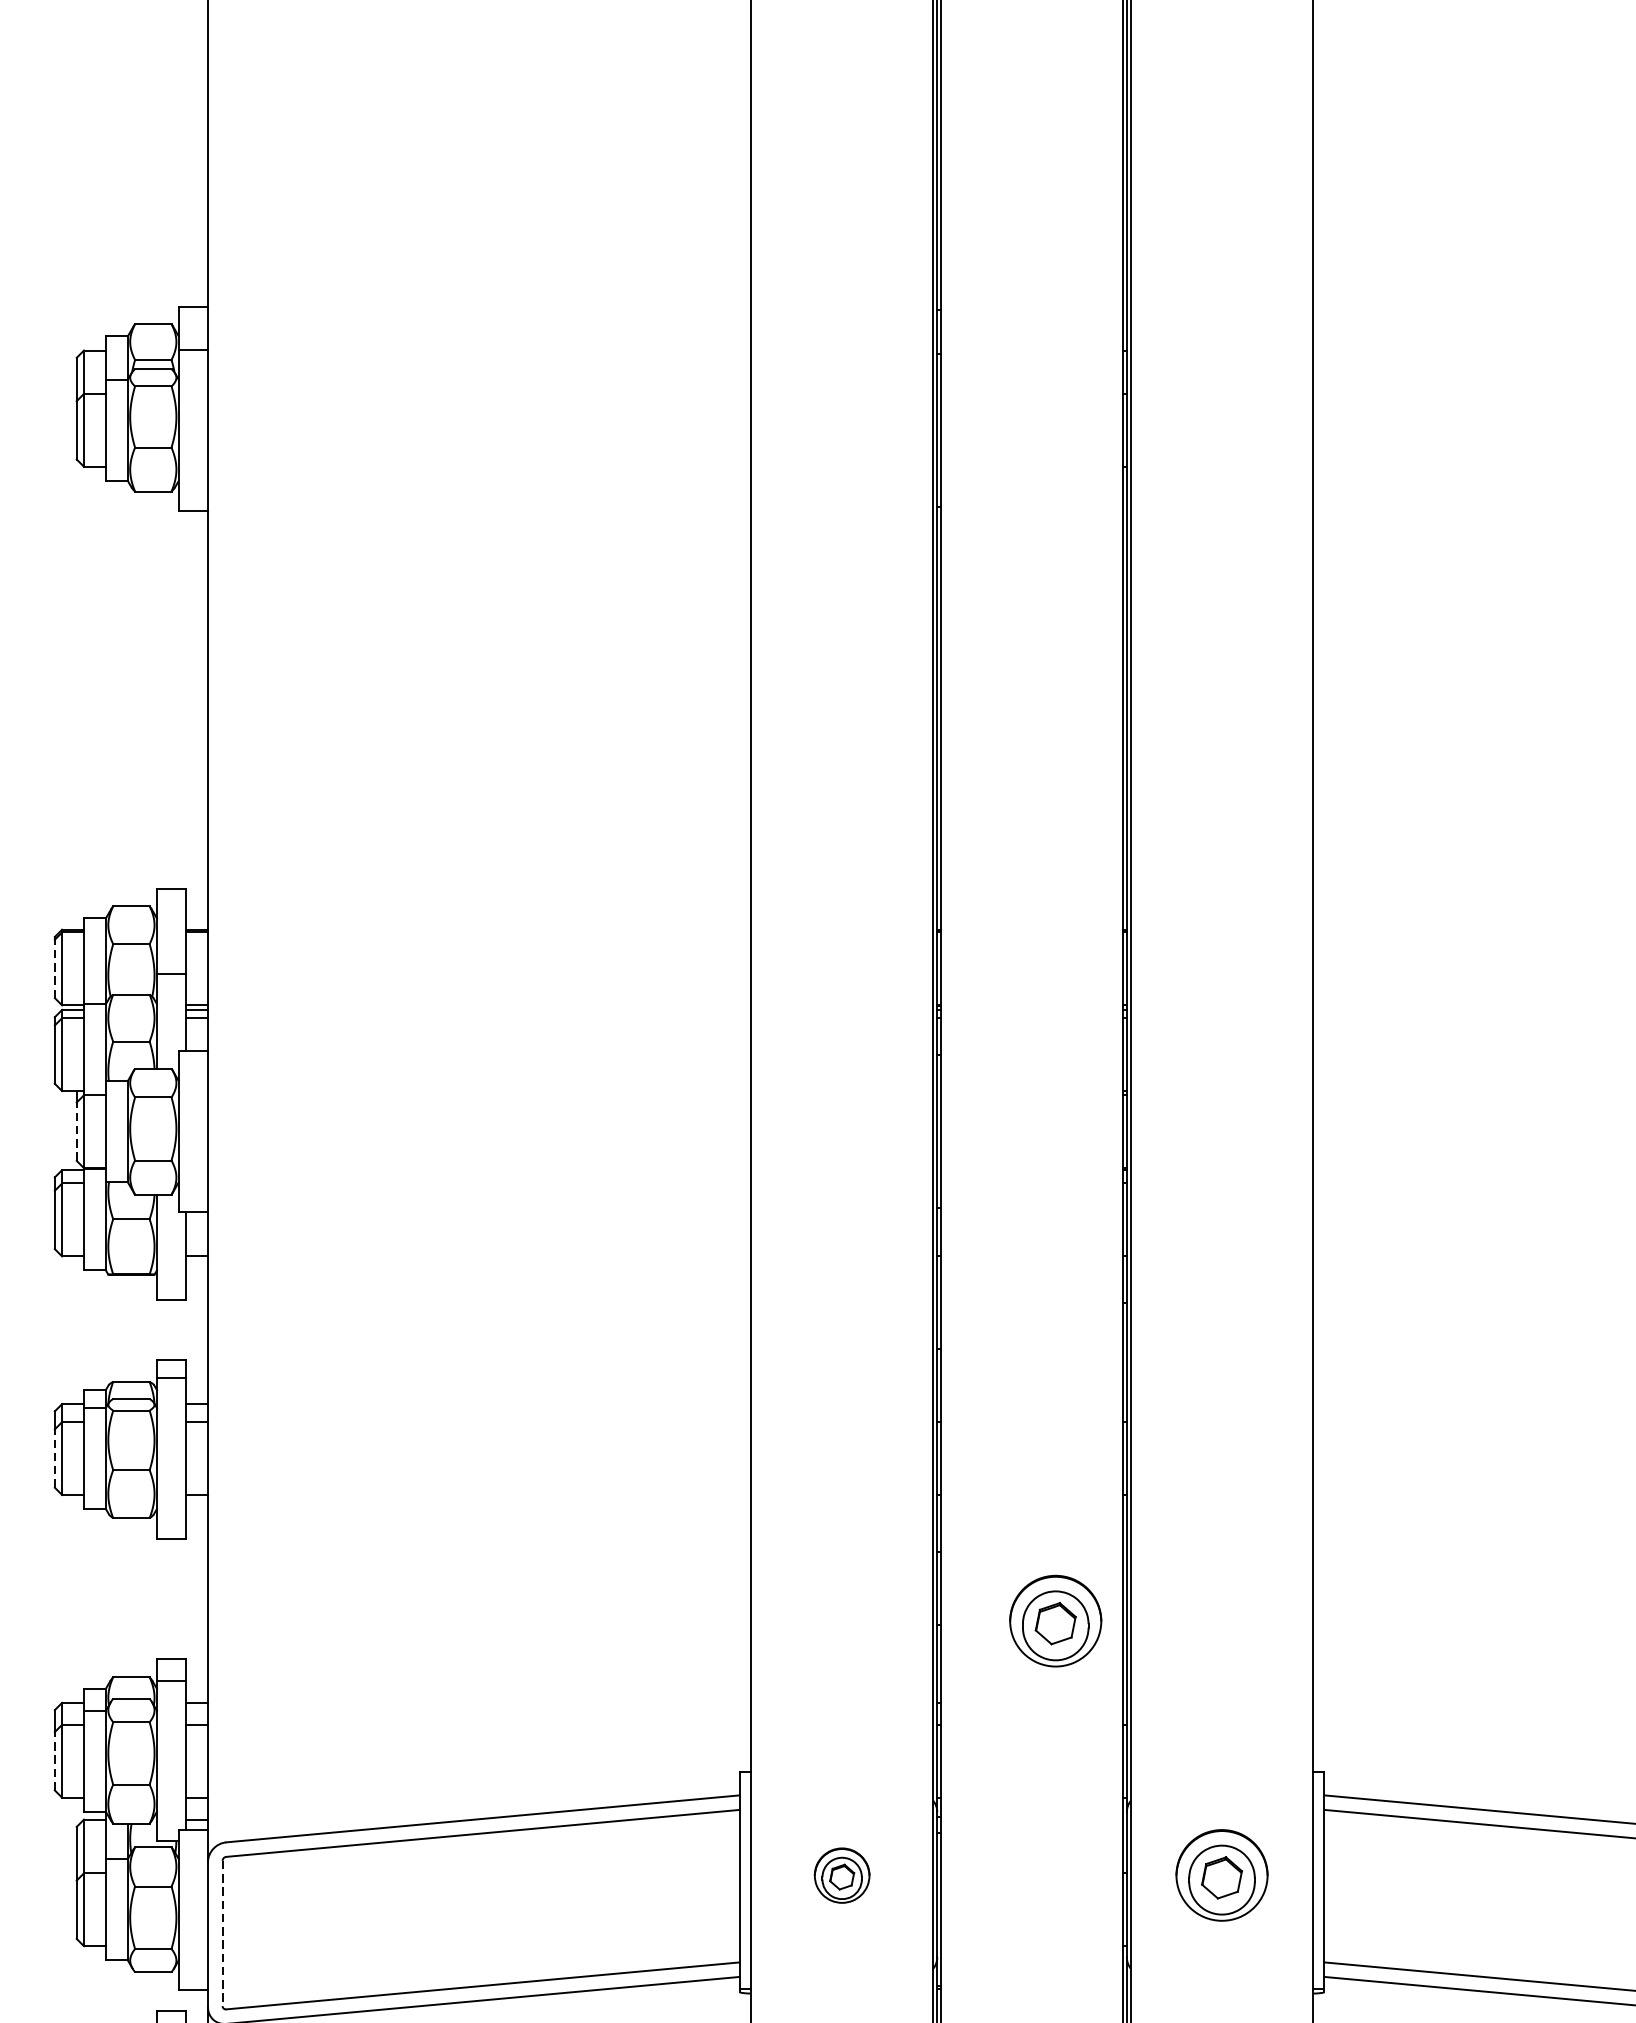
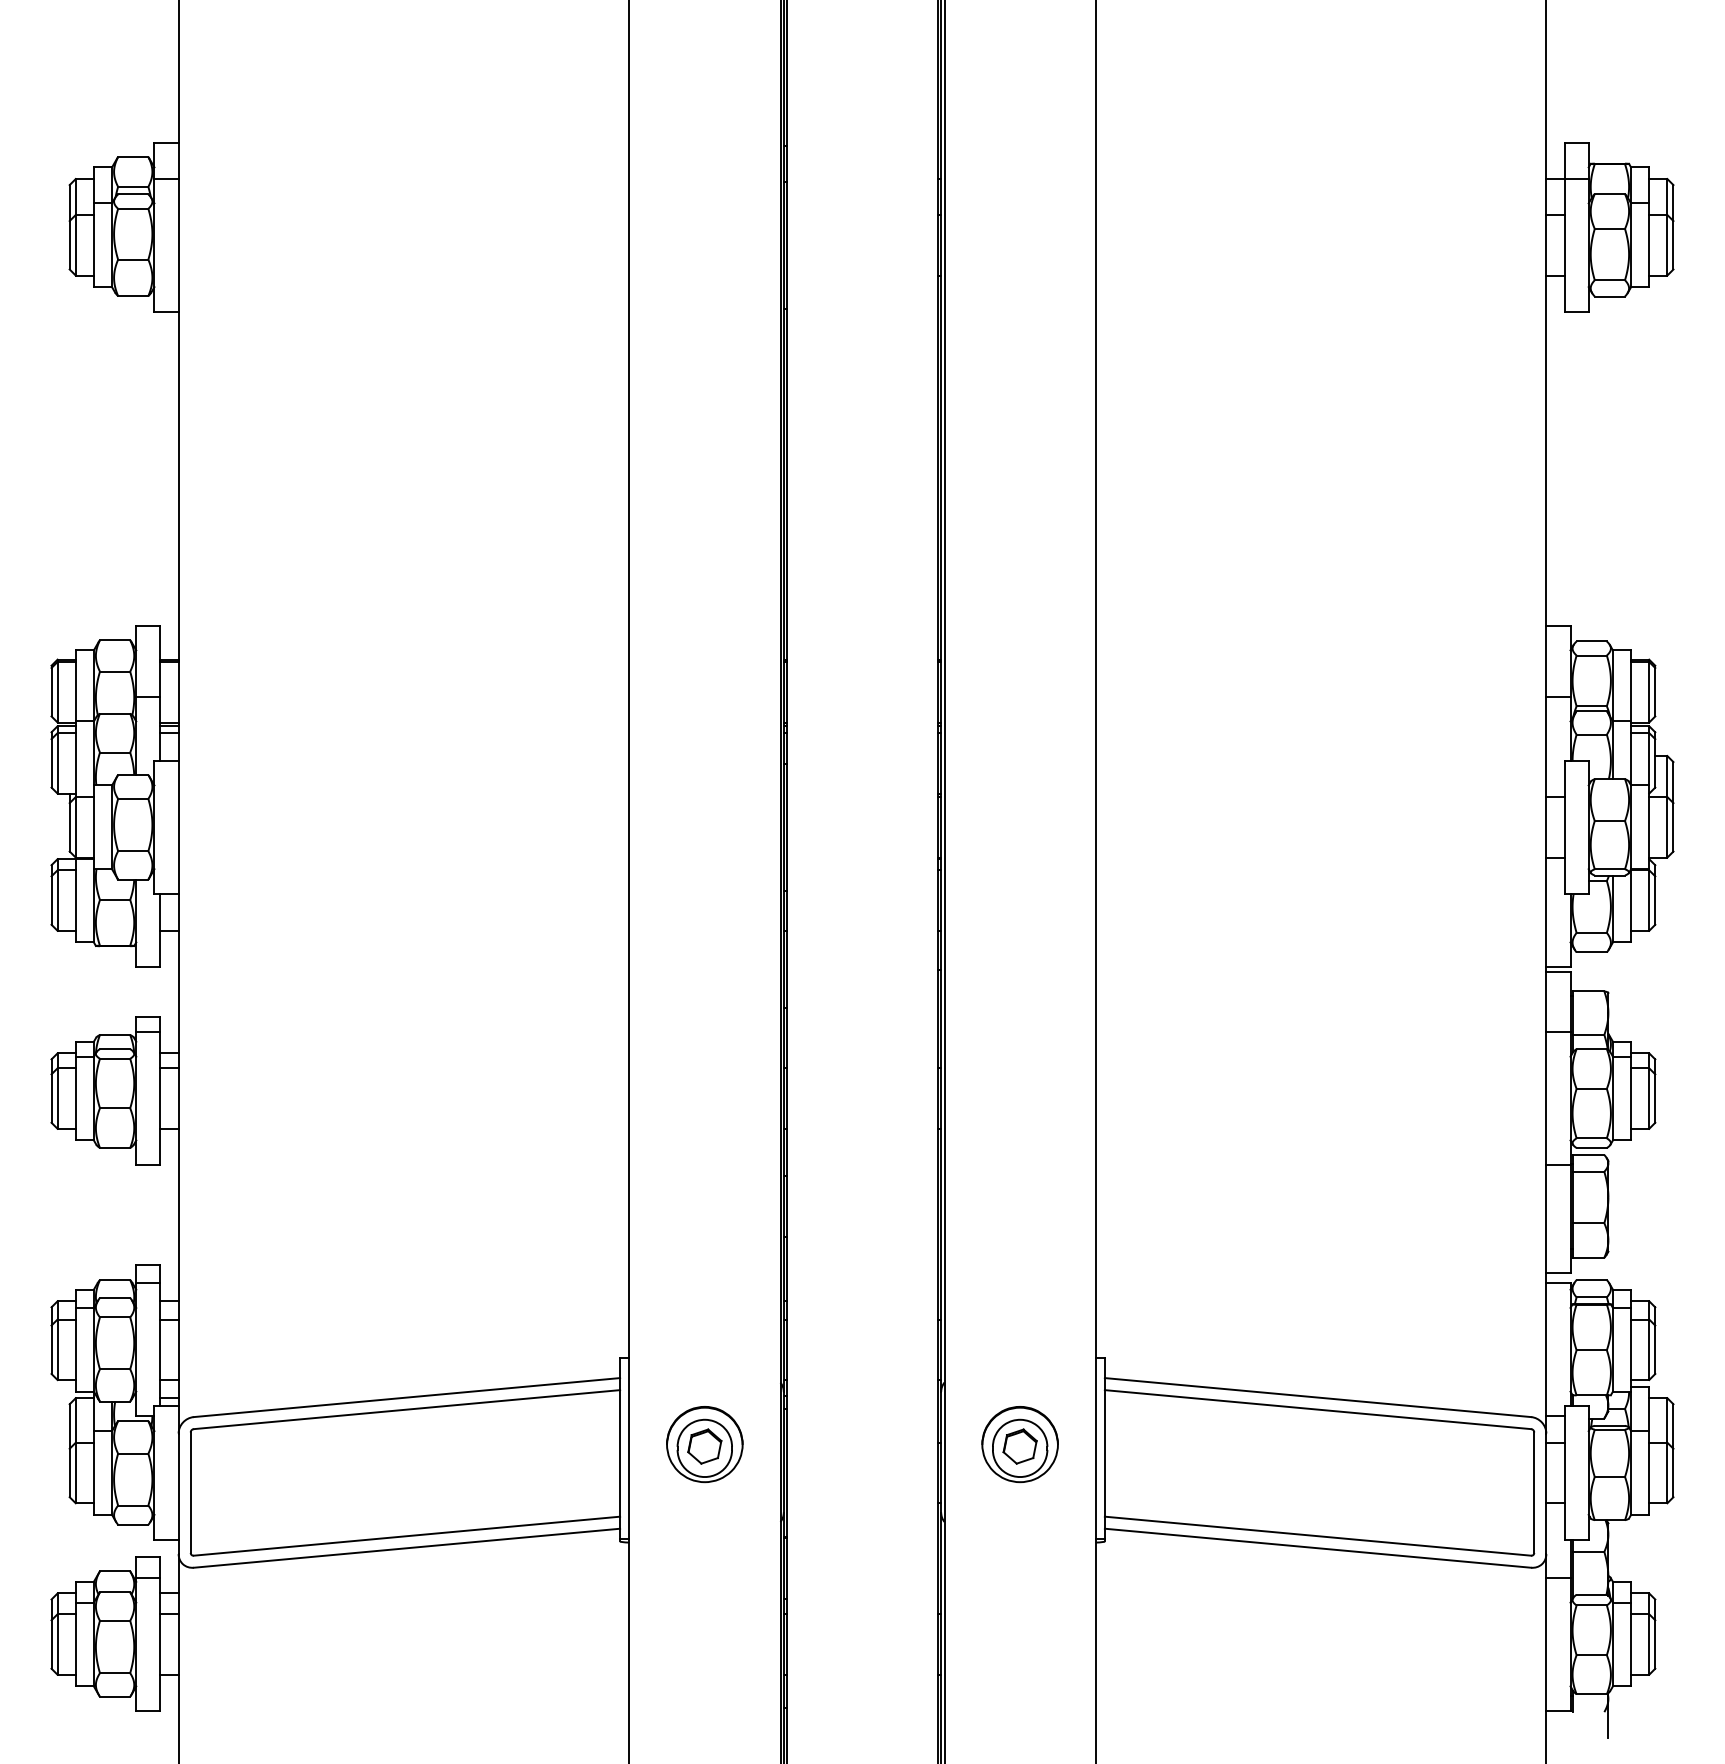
line: (54, 968) -> (51, 691), dashed -> solid
line: (76, 1130) -> (69, 826), dashed -> solid
line: (54, 1458) -> (51, 1098), dashed -> solid
part: (1054, 1621) -> (881, 1233), removed
line: (54, 1760) -> (51, 1349), dashed -> solid
part: (841, 1875) -> (704, 1444), size x1.67
line: (222, 1934) -> (190, 1493), dashed -> solid

